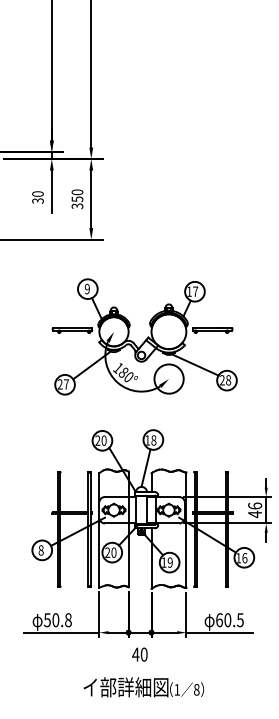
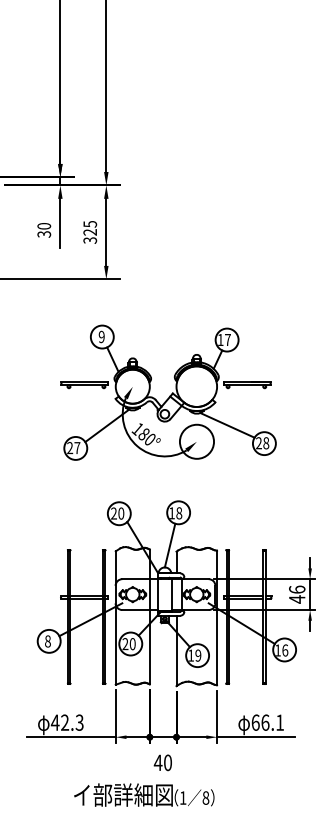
text: (77, 195) -> (90, 227), 350 -> 325
text: (57, 620) -> (66, 723), 50.8 -> 42.3
text: (233, 620) -> (272, 723), 60.5 -> 66.1
text: (143, 687) -> (143, 795), moved

